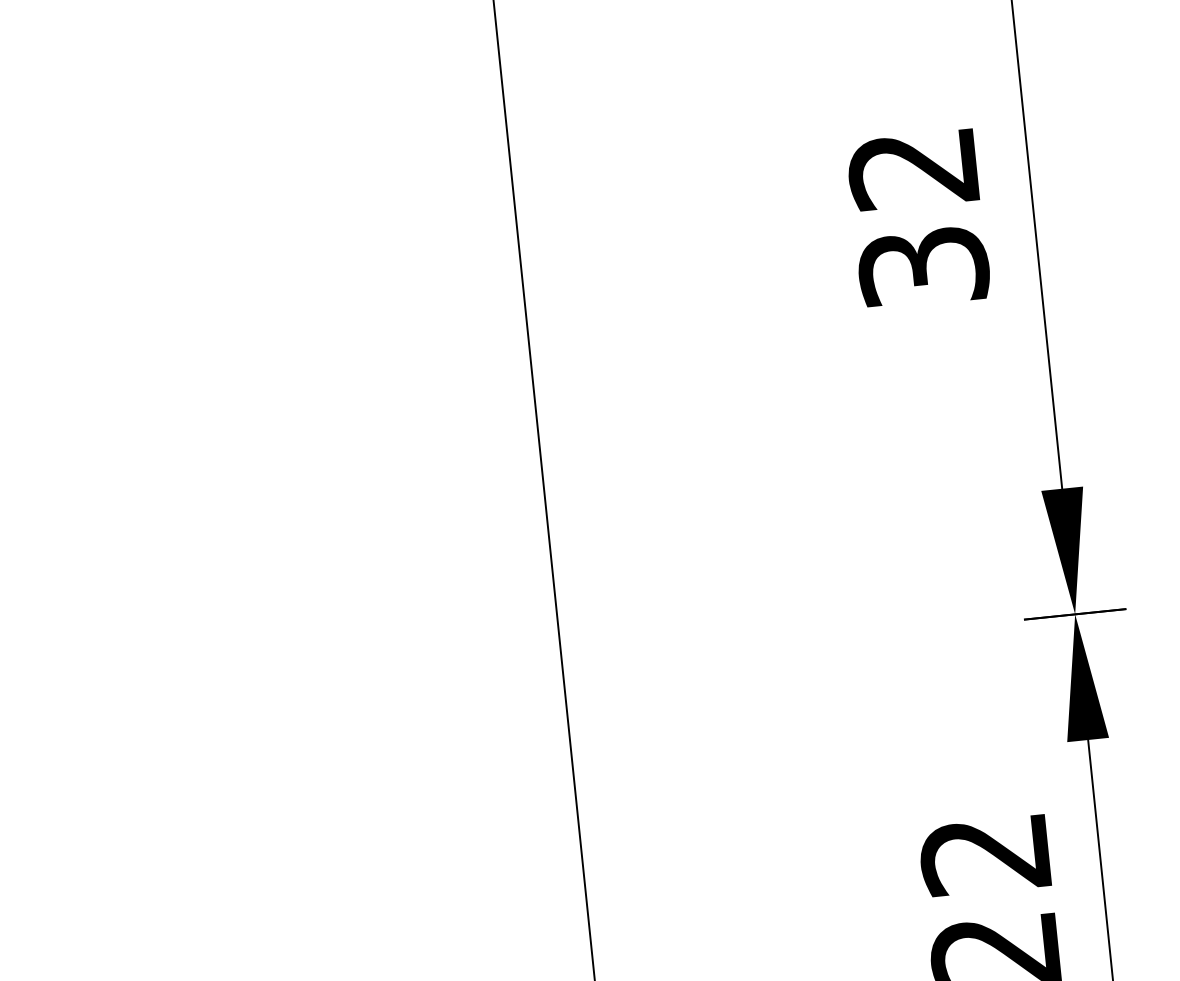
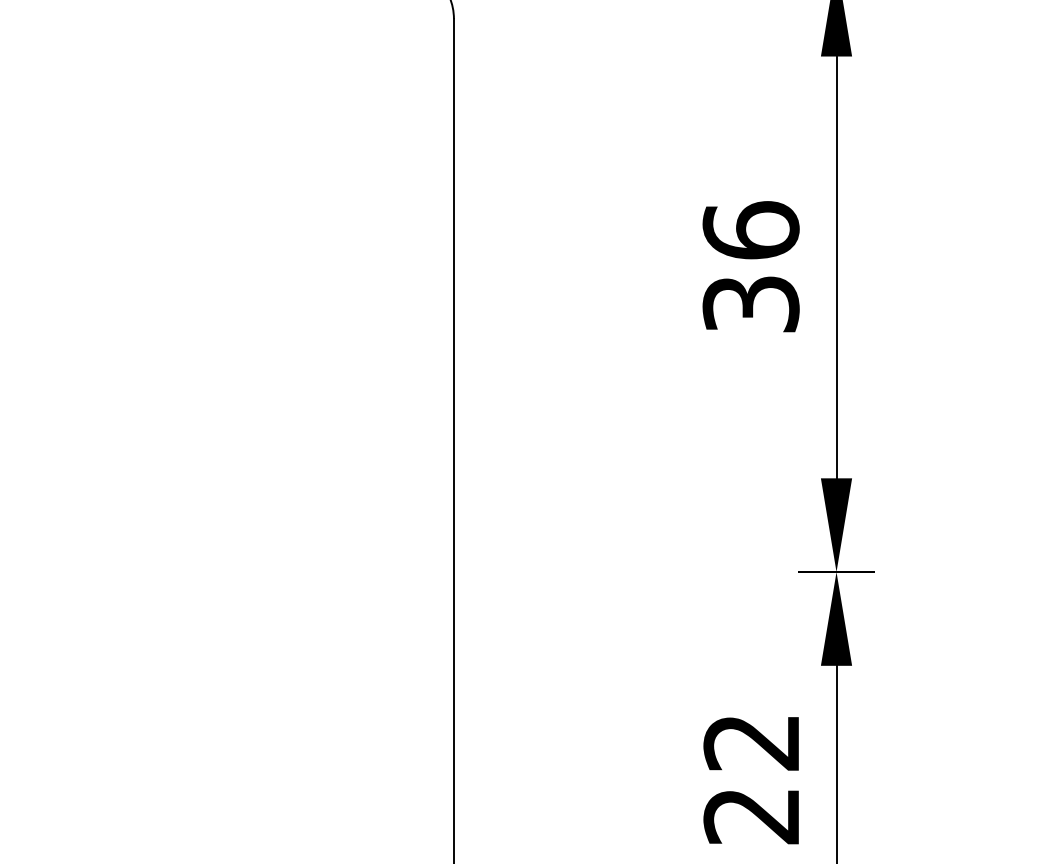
text: (912, 168) -> (750, 230), 32 -> 36

